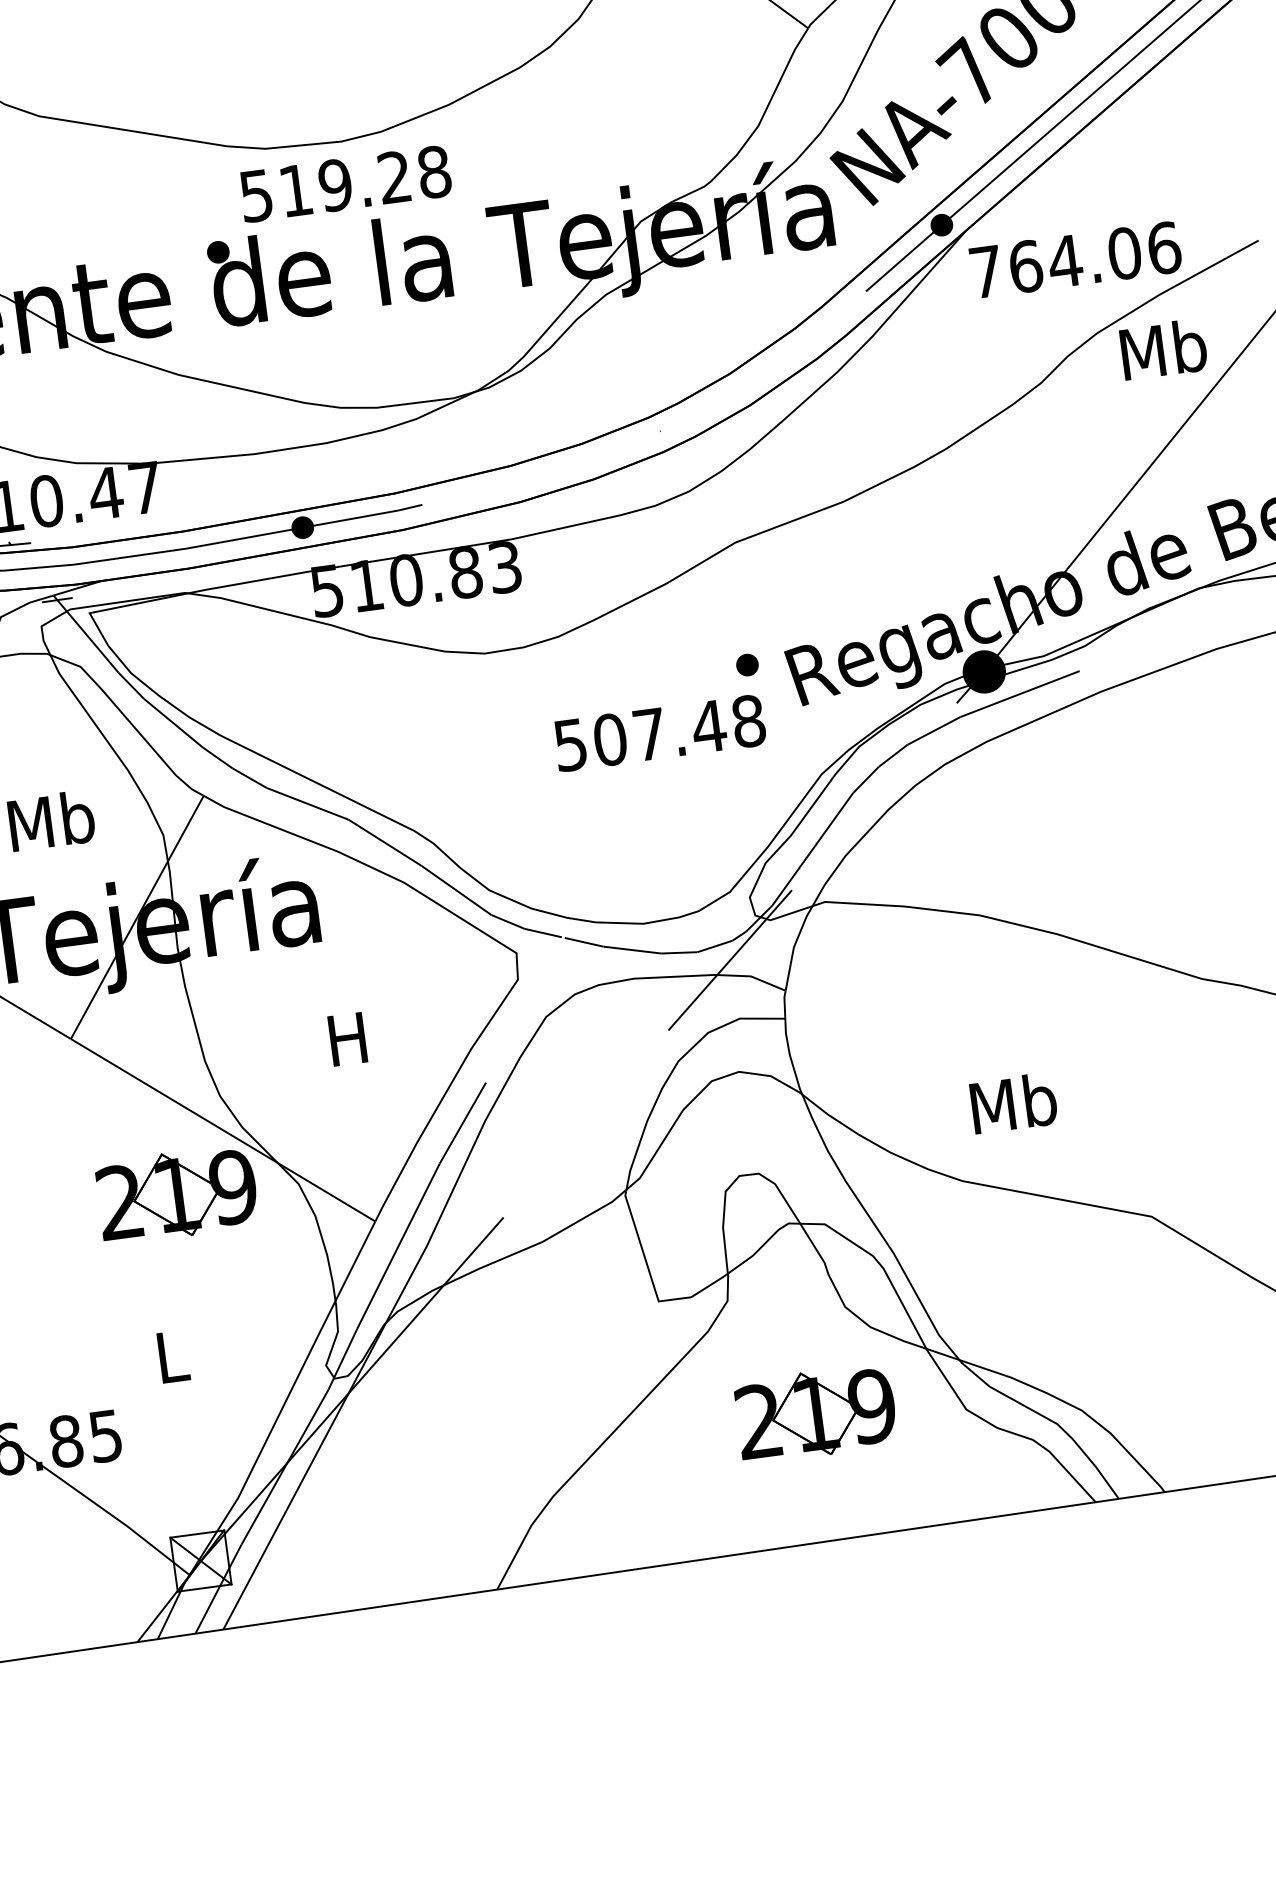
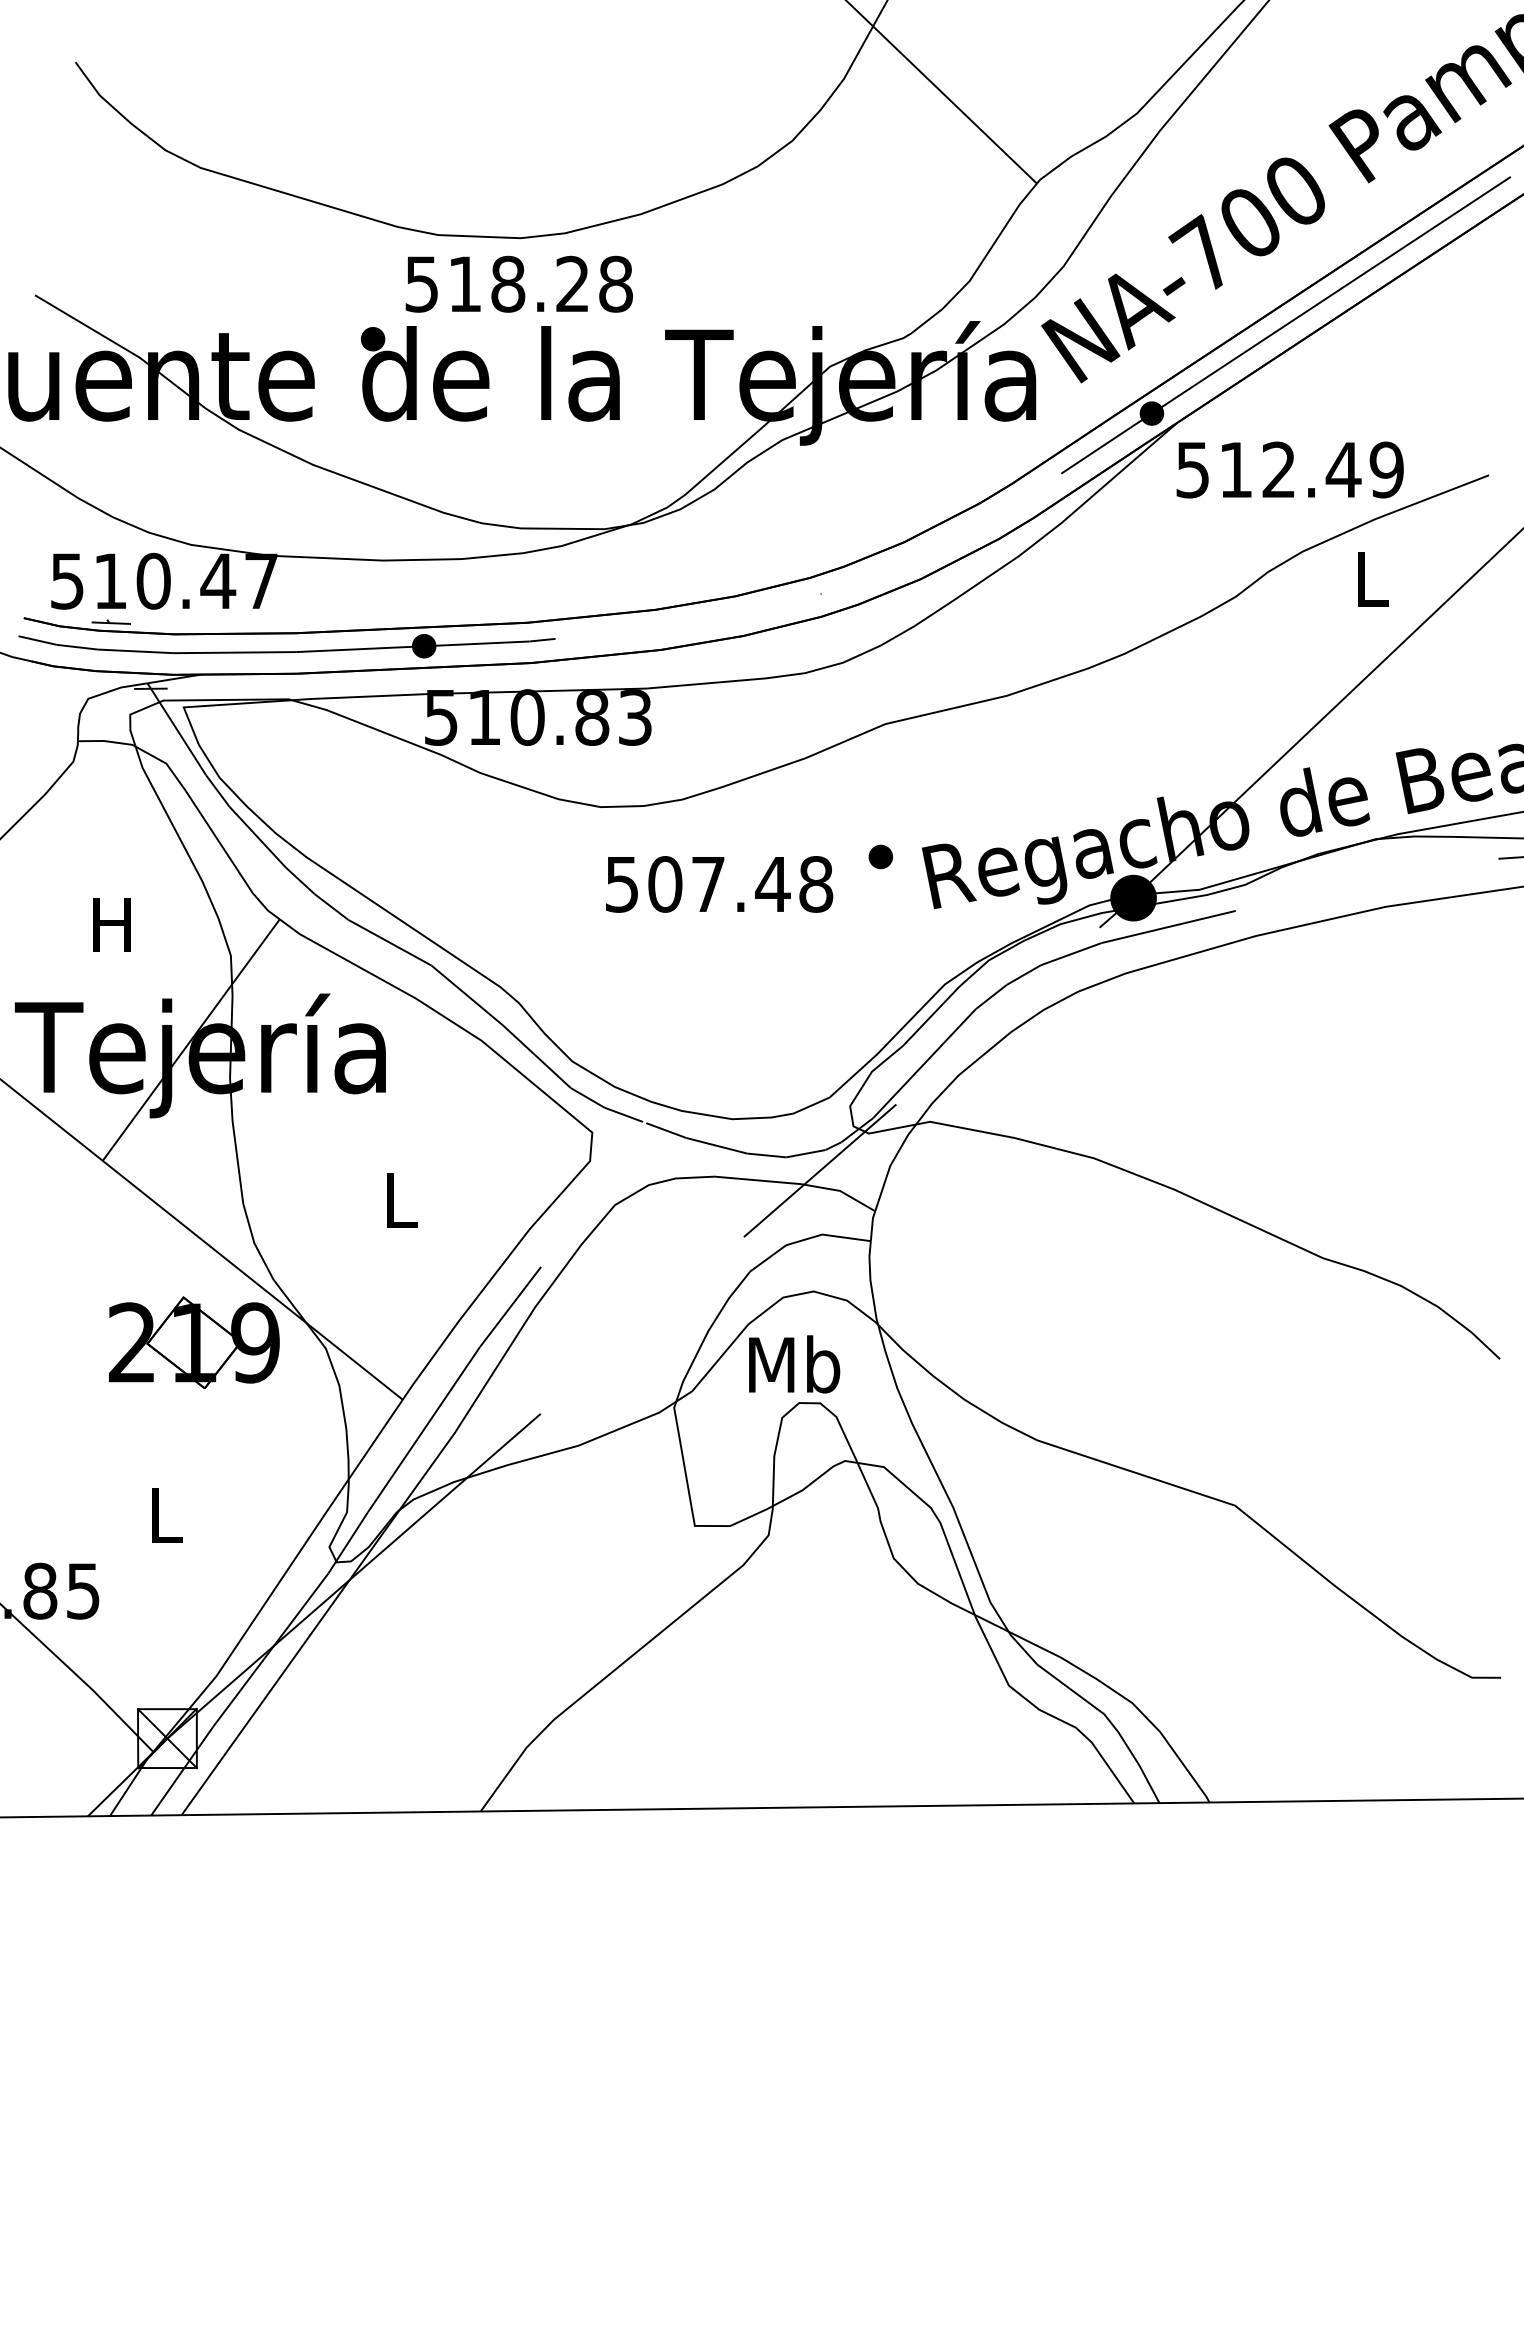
text: (335, 185) -> (508, 284), 519.28 -> 518.28
text: (1075, 259) -> (1290, 469), 764.06 -> 512.49
text: (1163, 349) -> (1371, 578), Mb -> L
text: (660, 733) -> (719, 884), moved
text: (50, 821) -> (112, 924), Mb -> H
text: (347, 1039) -> (398, 1200), H -> L
text: (1013, 1103) -> (794, 1364), moved
part: (816, 1413) -> (847, 1668), removed

